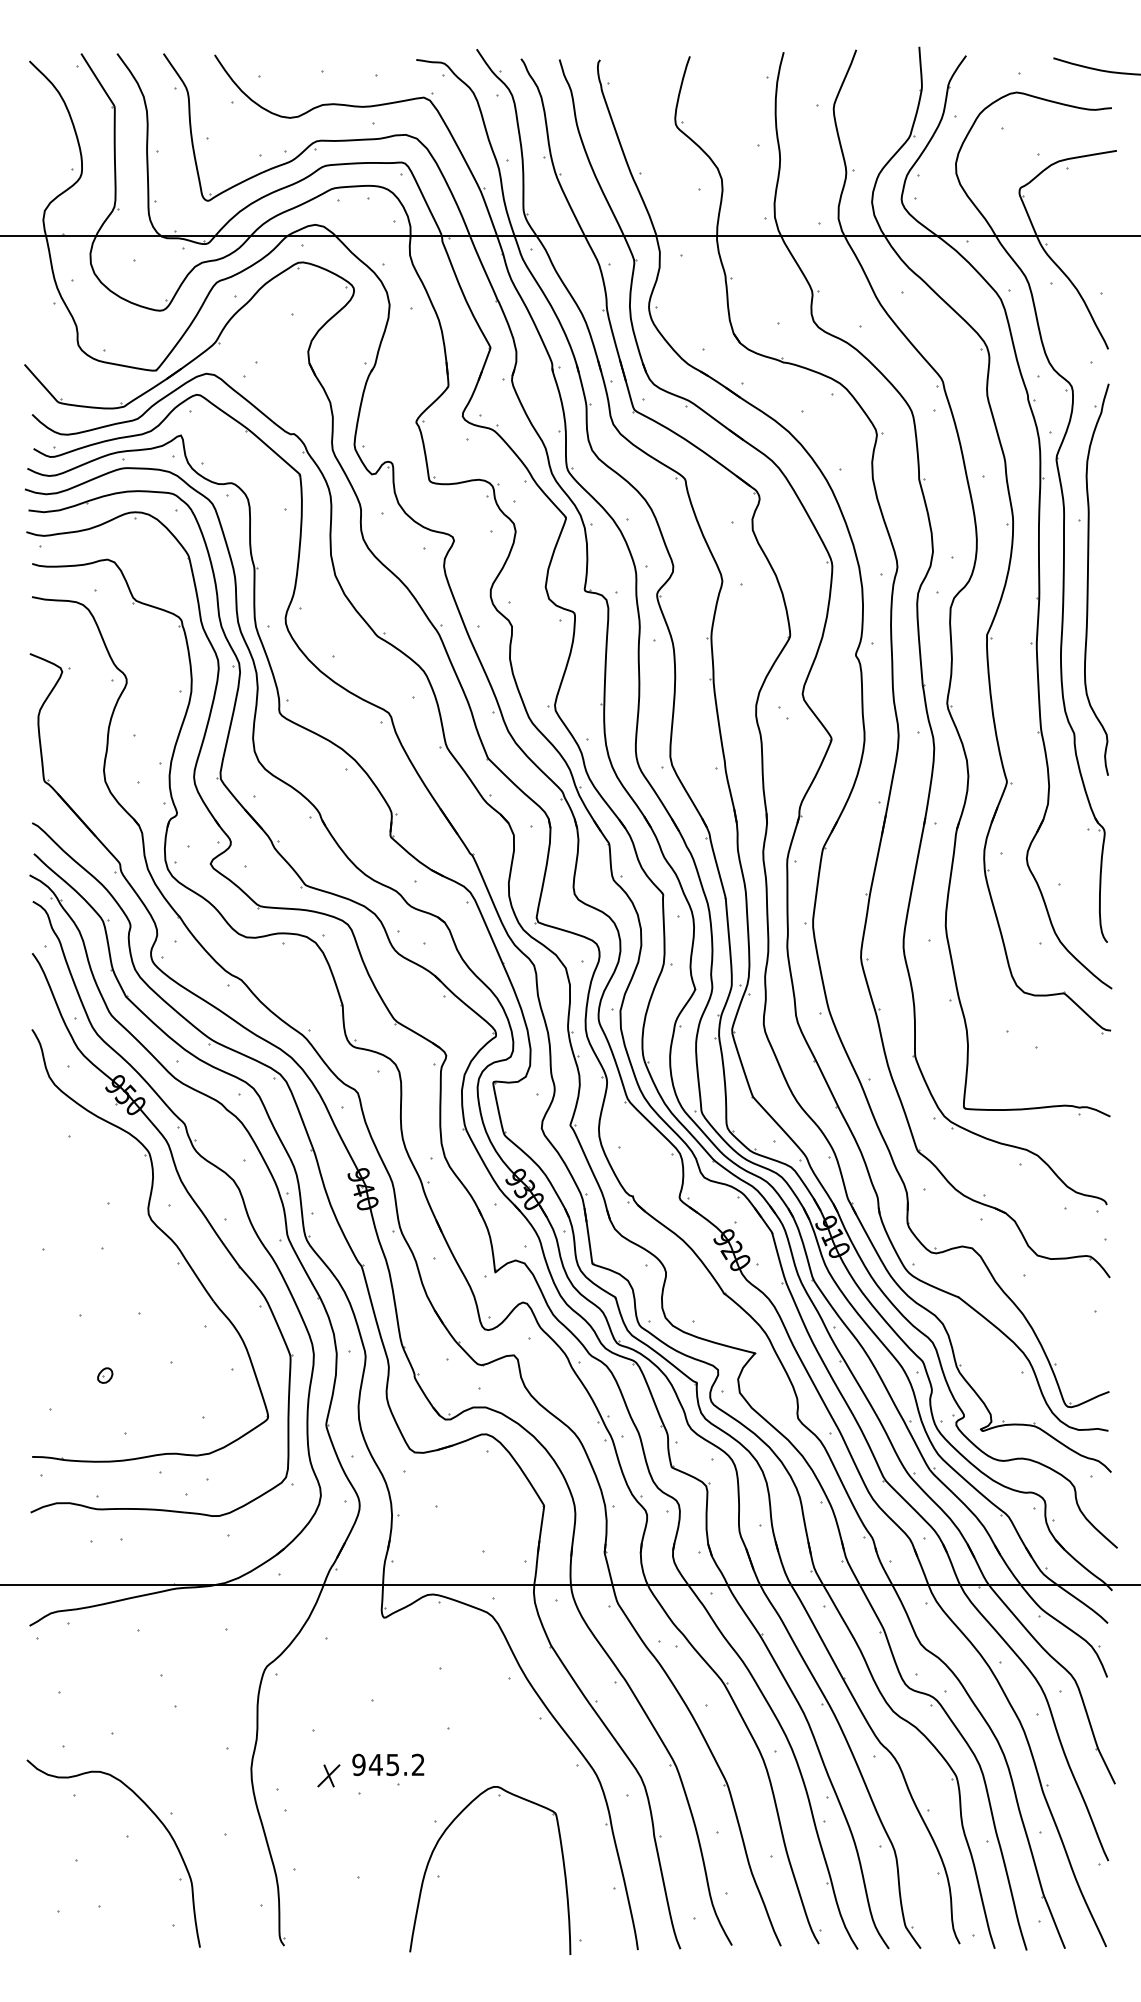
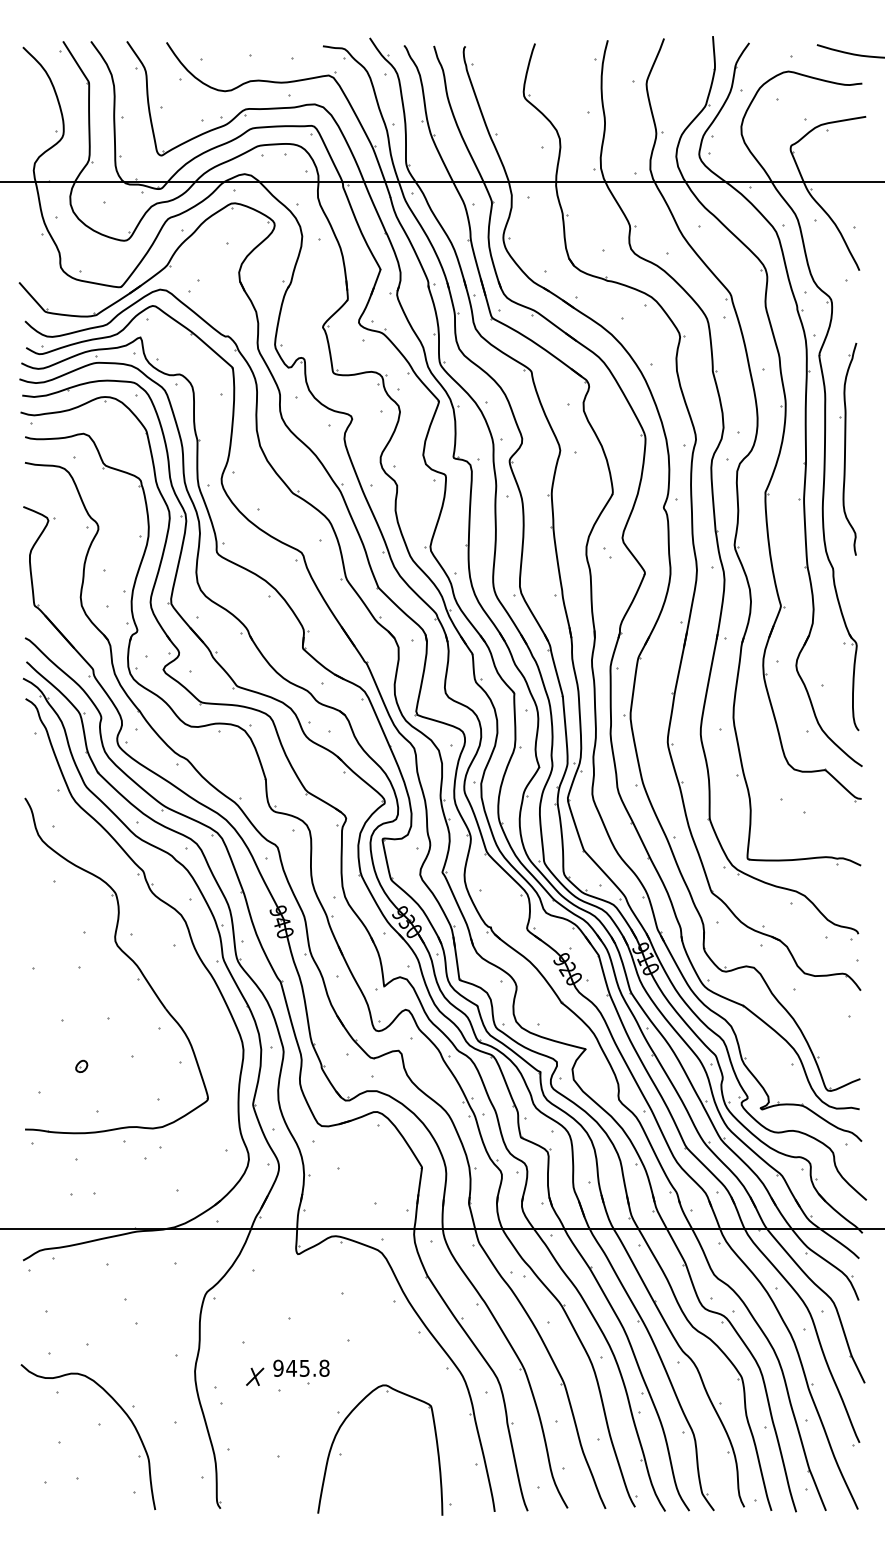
part: (1093, 579) -> (848, 449), size x0.7
part: (196, 1206) -> (152, 935), removed
text: (417, 1764) -> (323, 1368), 945.2 -> 945.8

